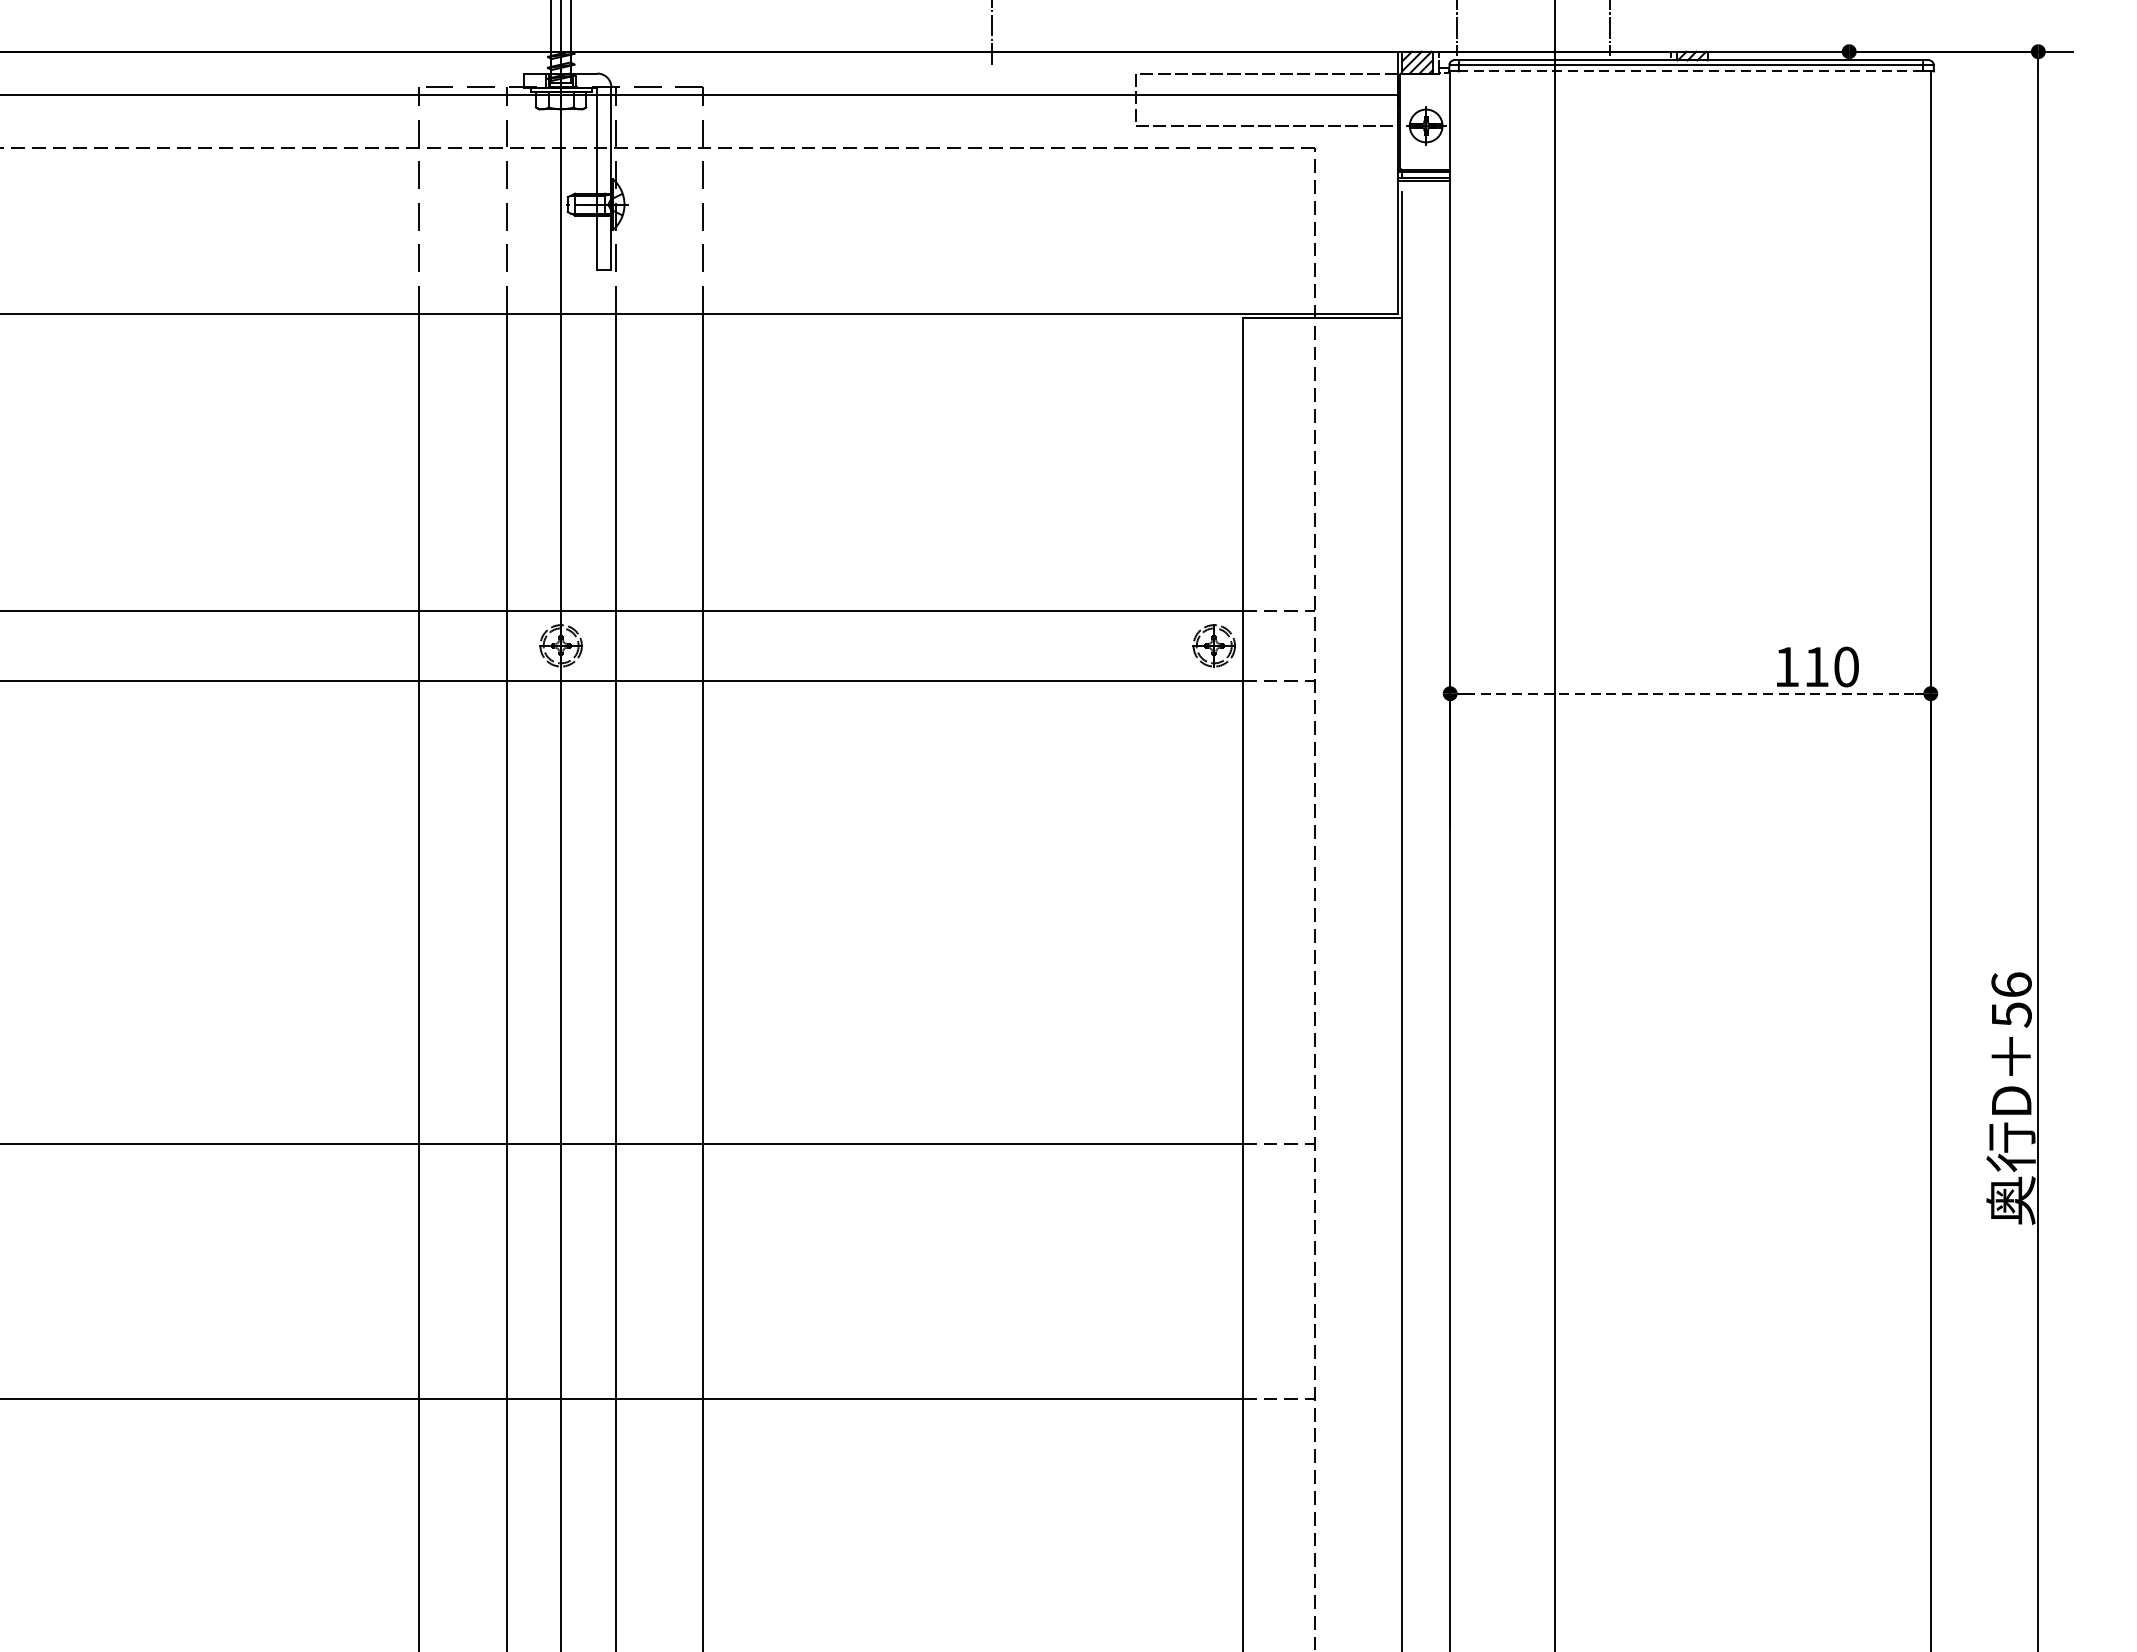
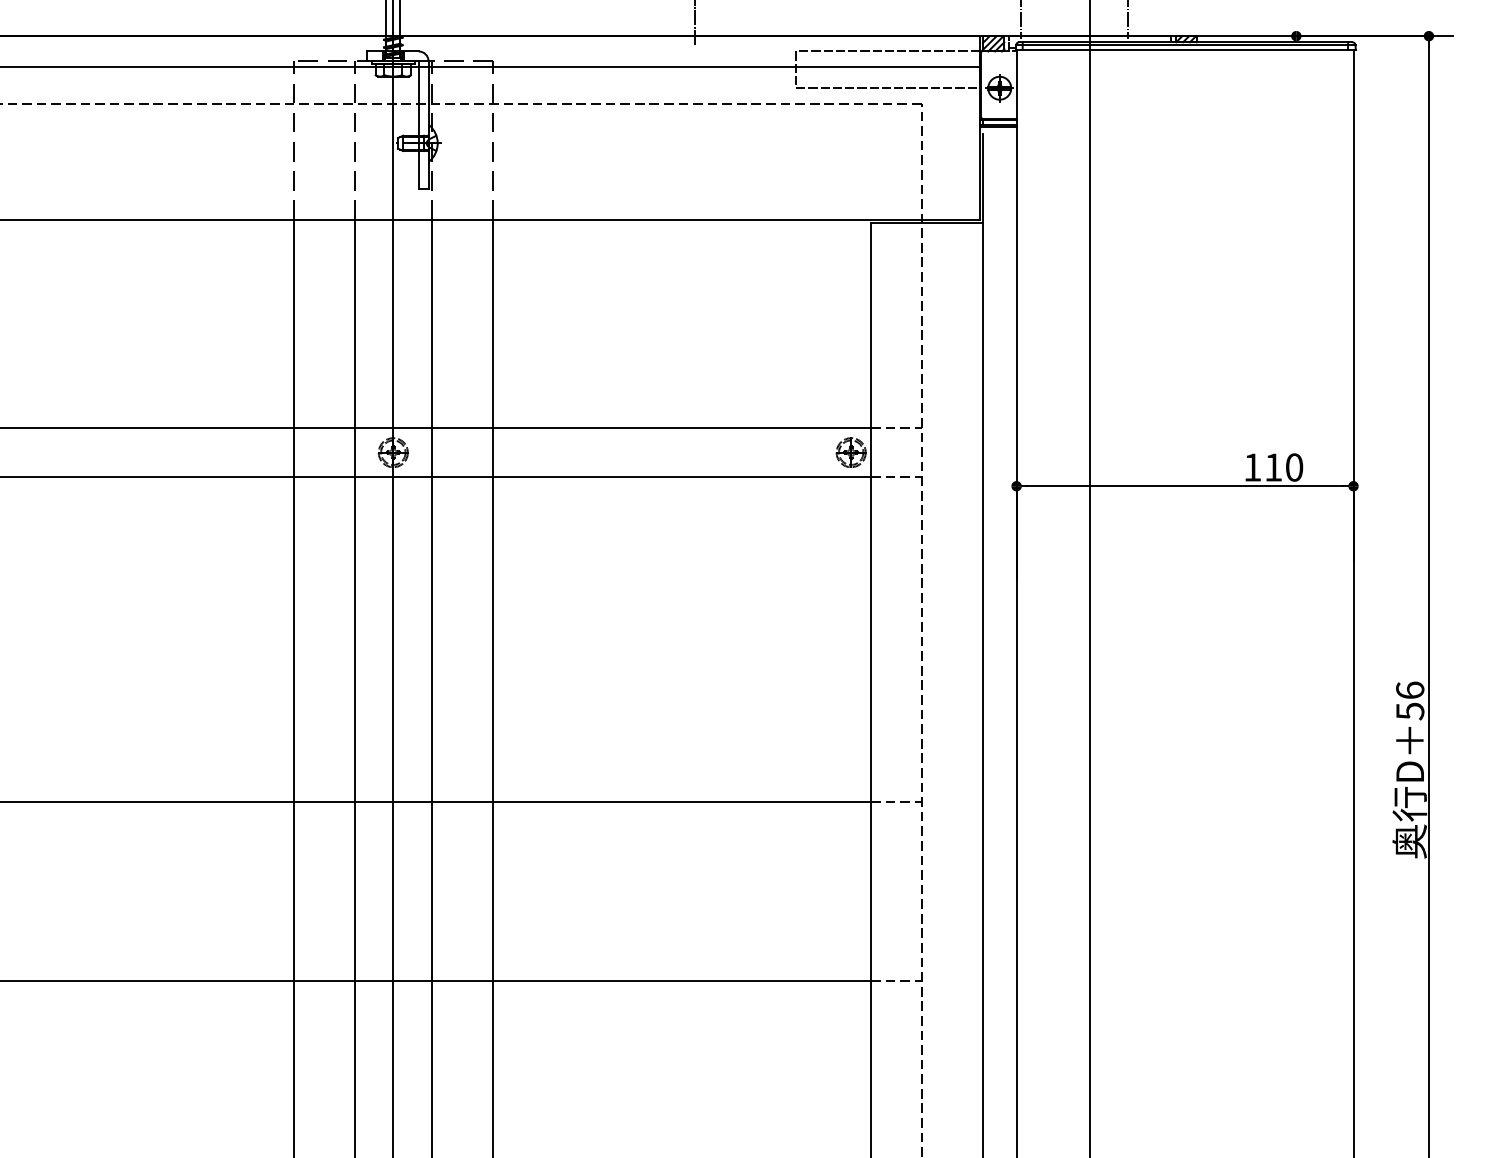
line: (1691, 70) -> (1185, 49), dashed -> solid
line: (1691, 694) -> (1185, 486), dashed -> solid

